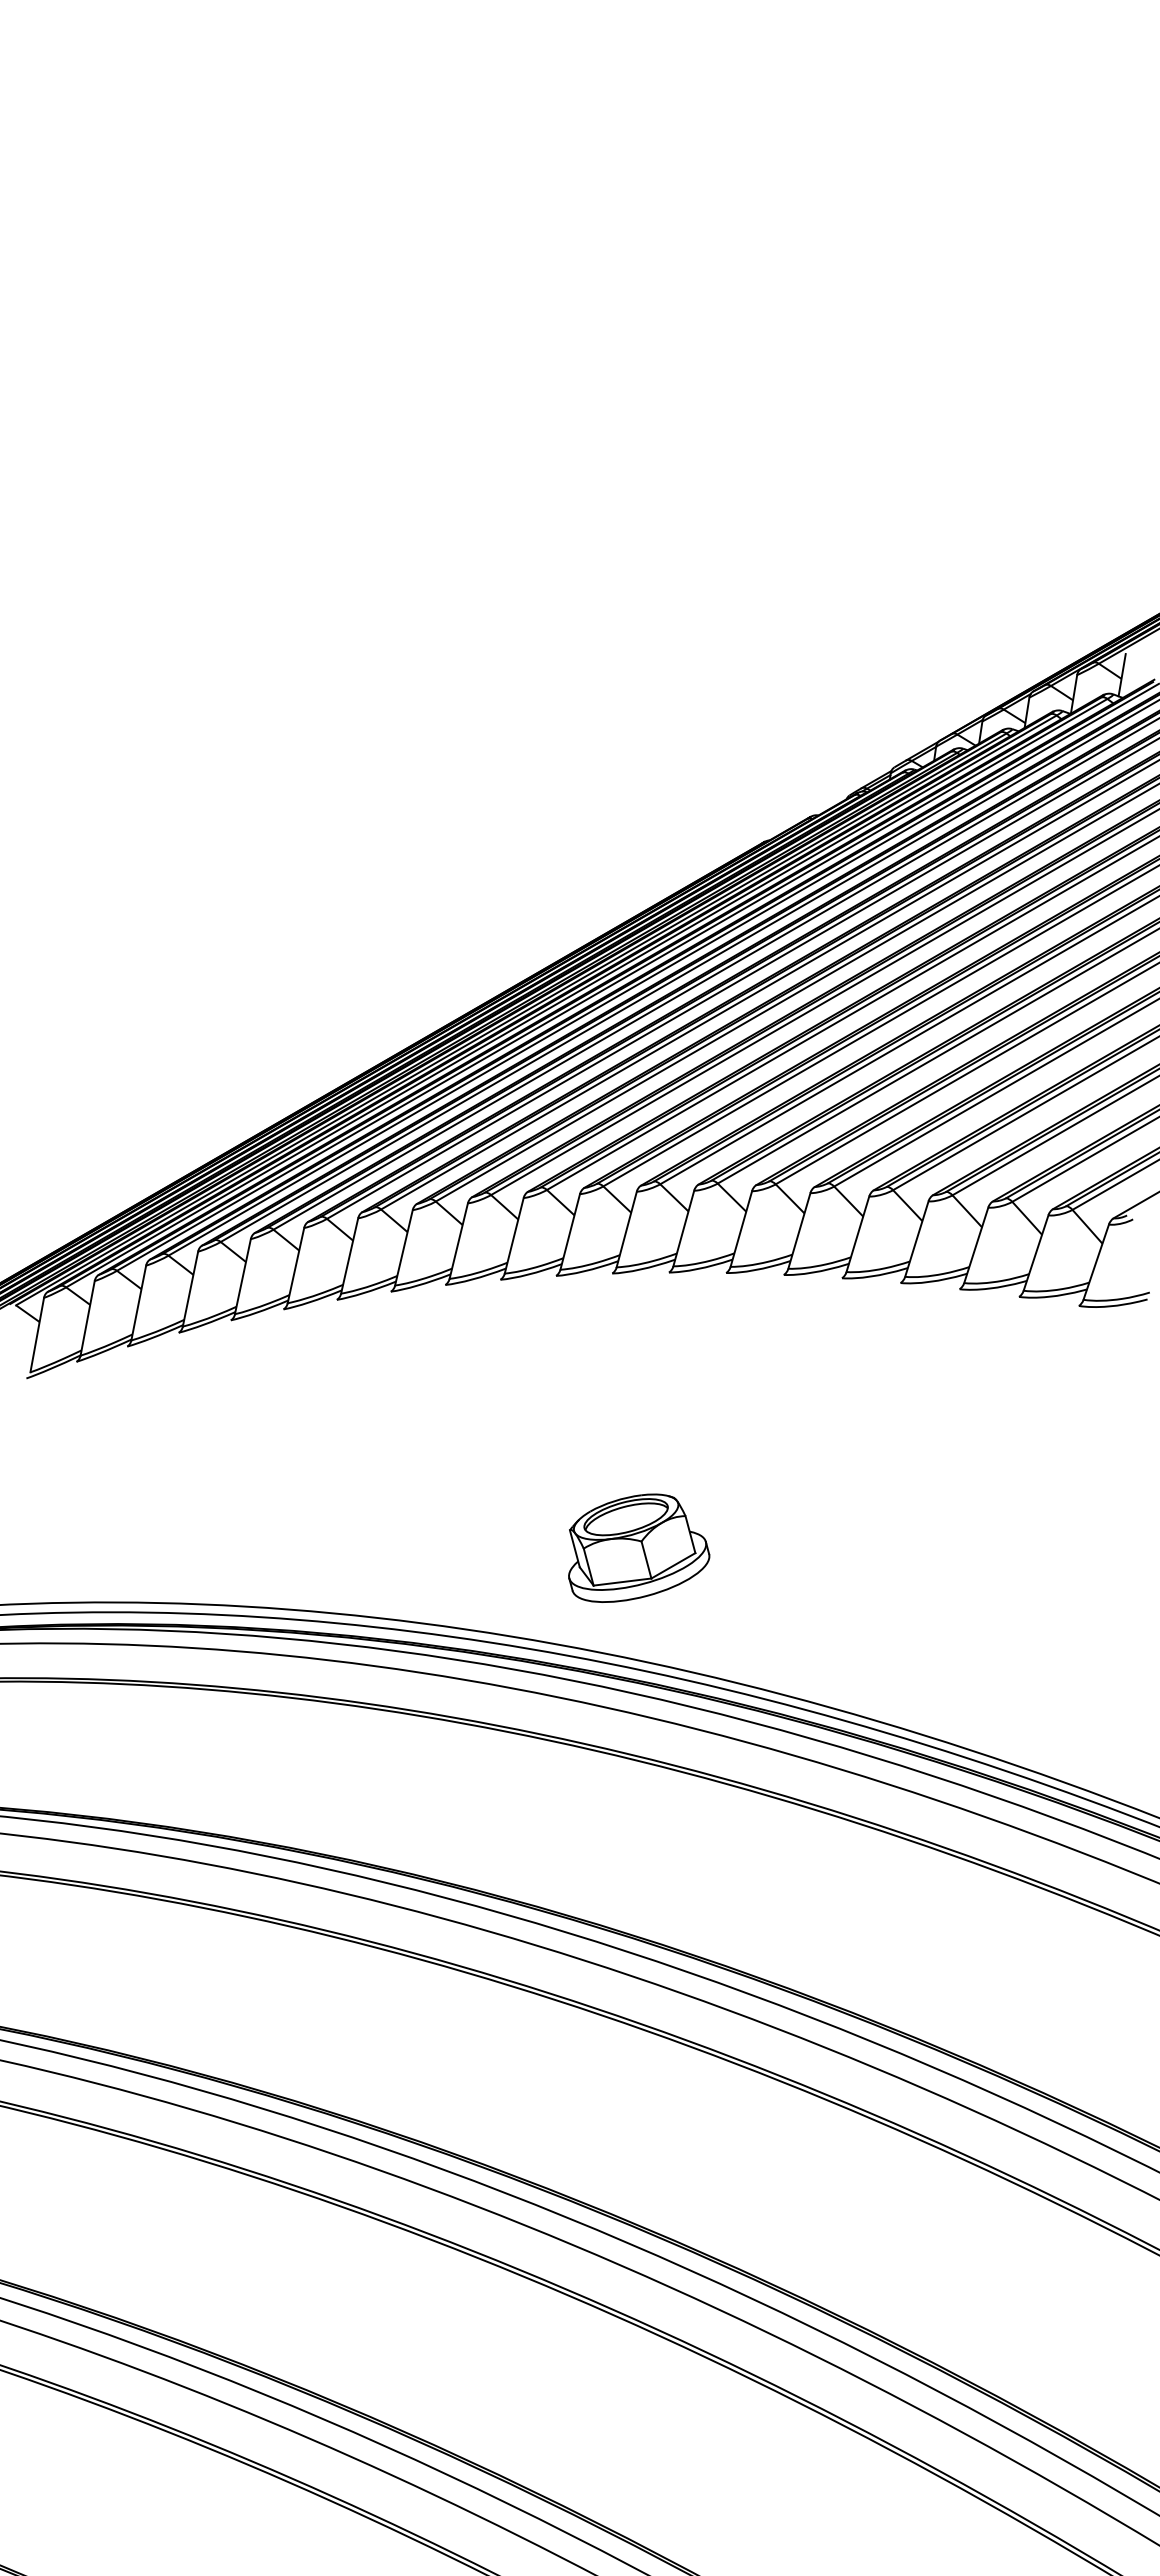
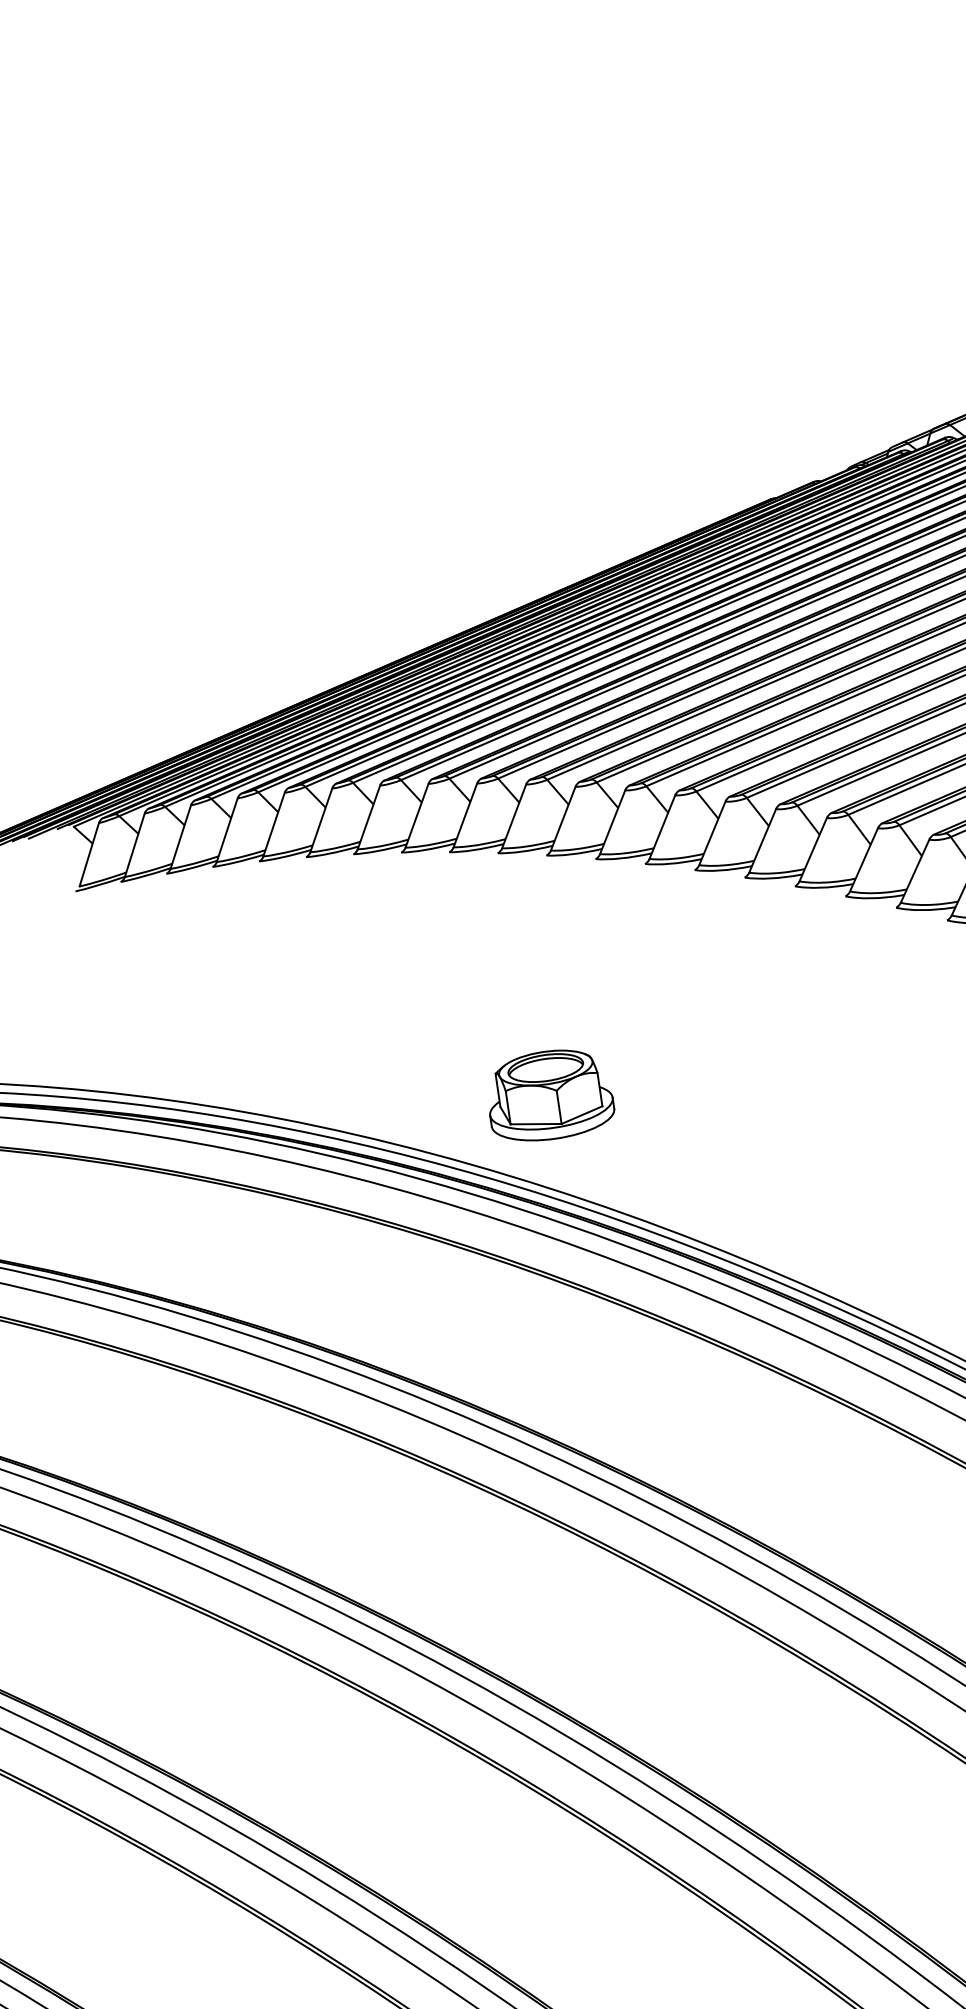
part: (639, 1547) -> (554, 1095), moved

